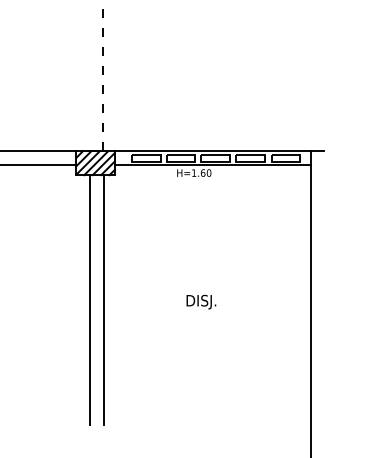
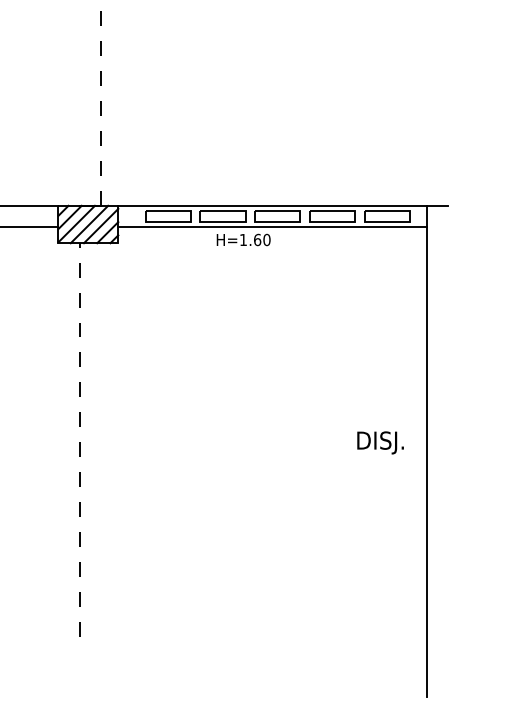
line: (90, 299) -> (80, 438), solid -> dashed
line: (103, 300) -> (100, 440), removed
text: (201, 301) -> (380, 441), moved

